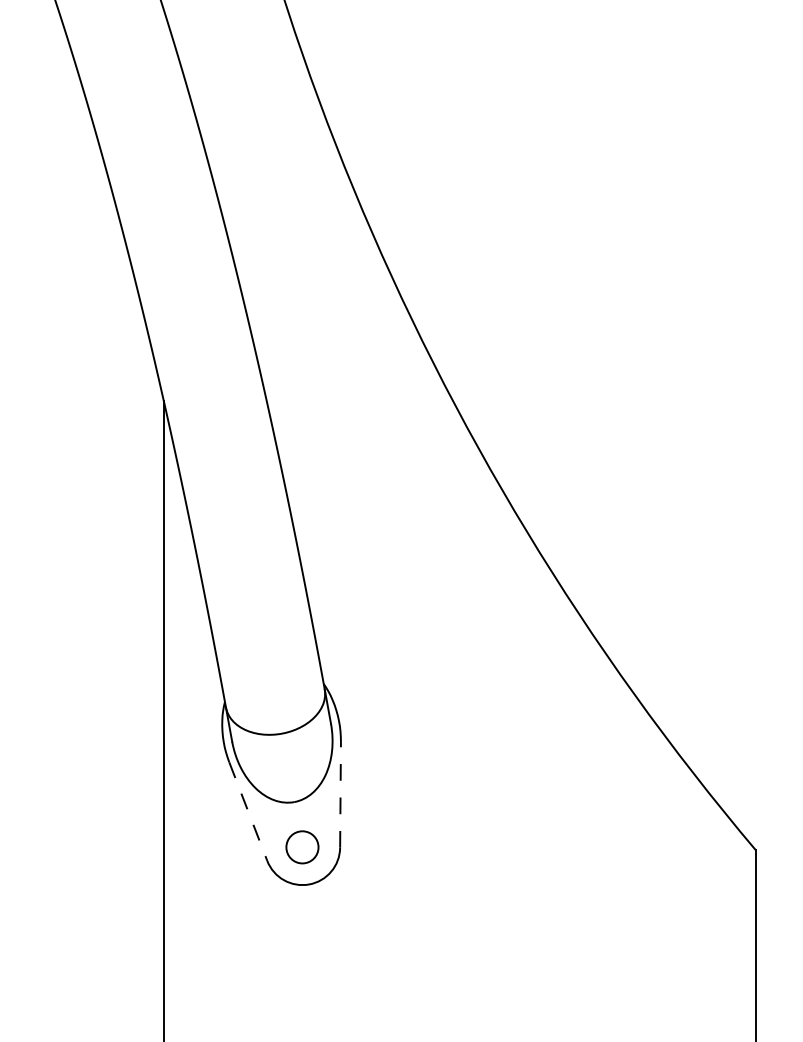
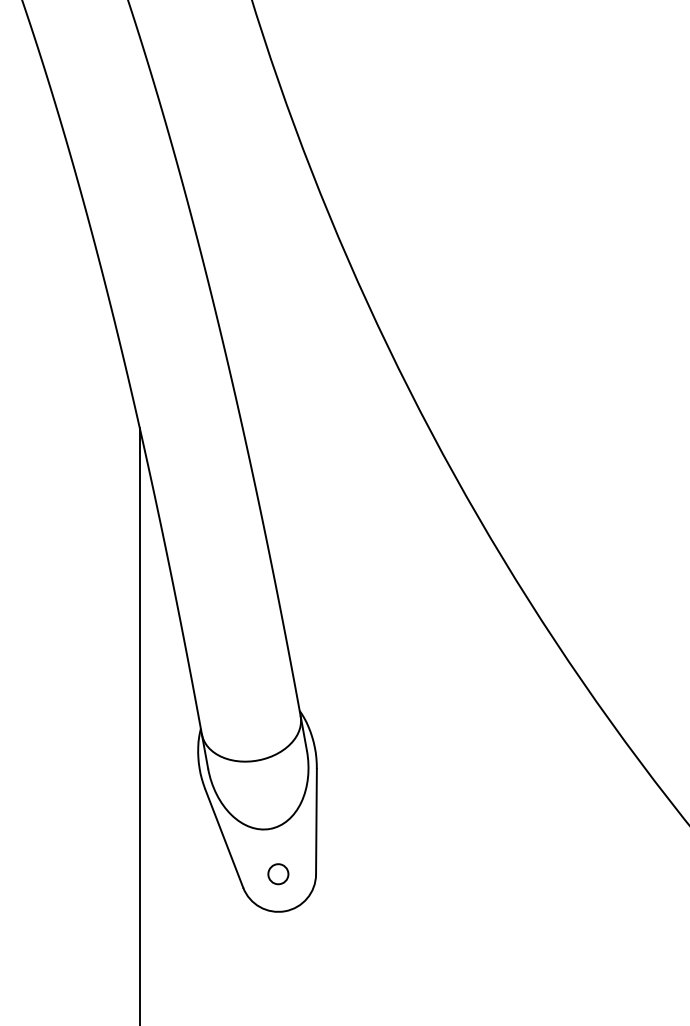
line: (340, 794) -> (316, 821), dashed -> solid
line: (248, 811) -> (224, 838), dashed -> solid
circle: (302, 847) -> (278, 874), size x0.62

